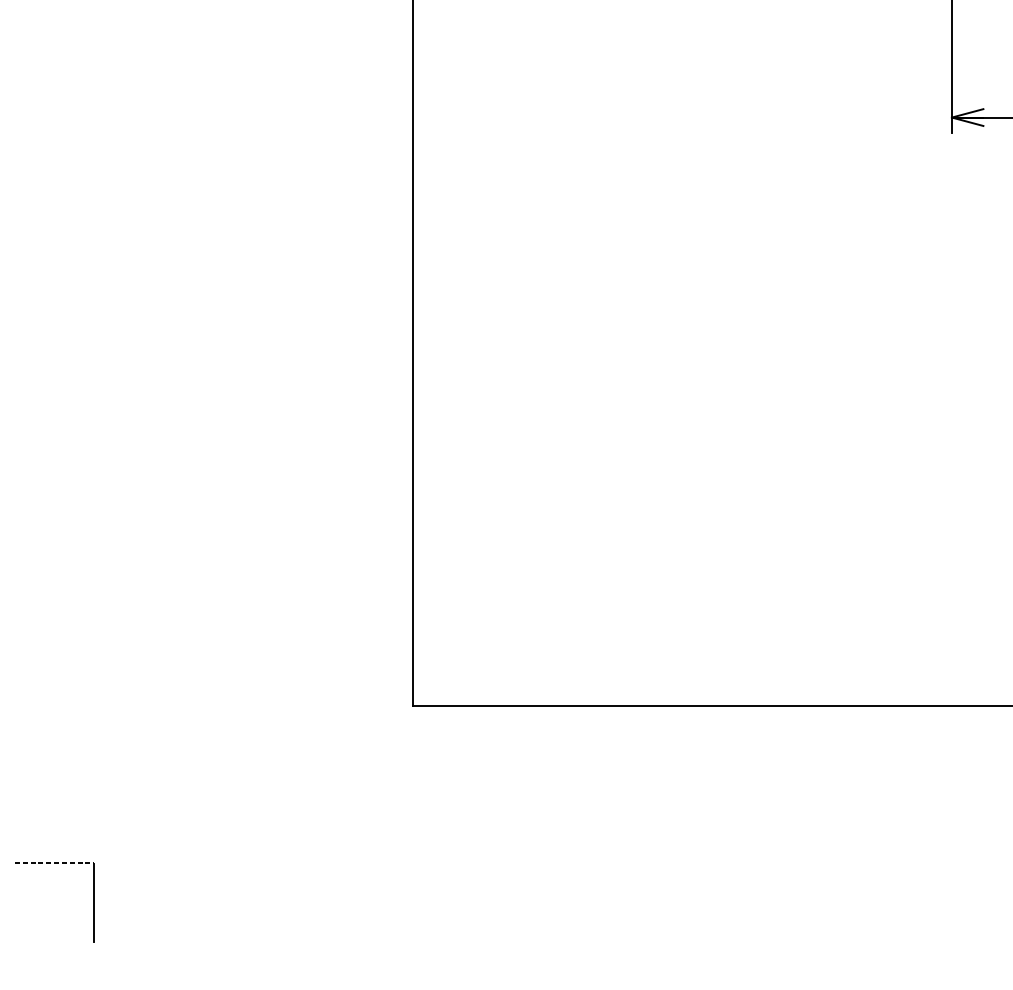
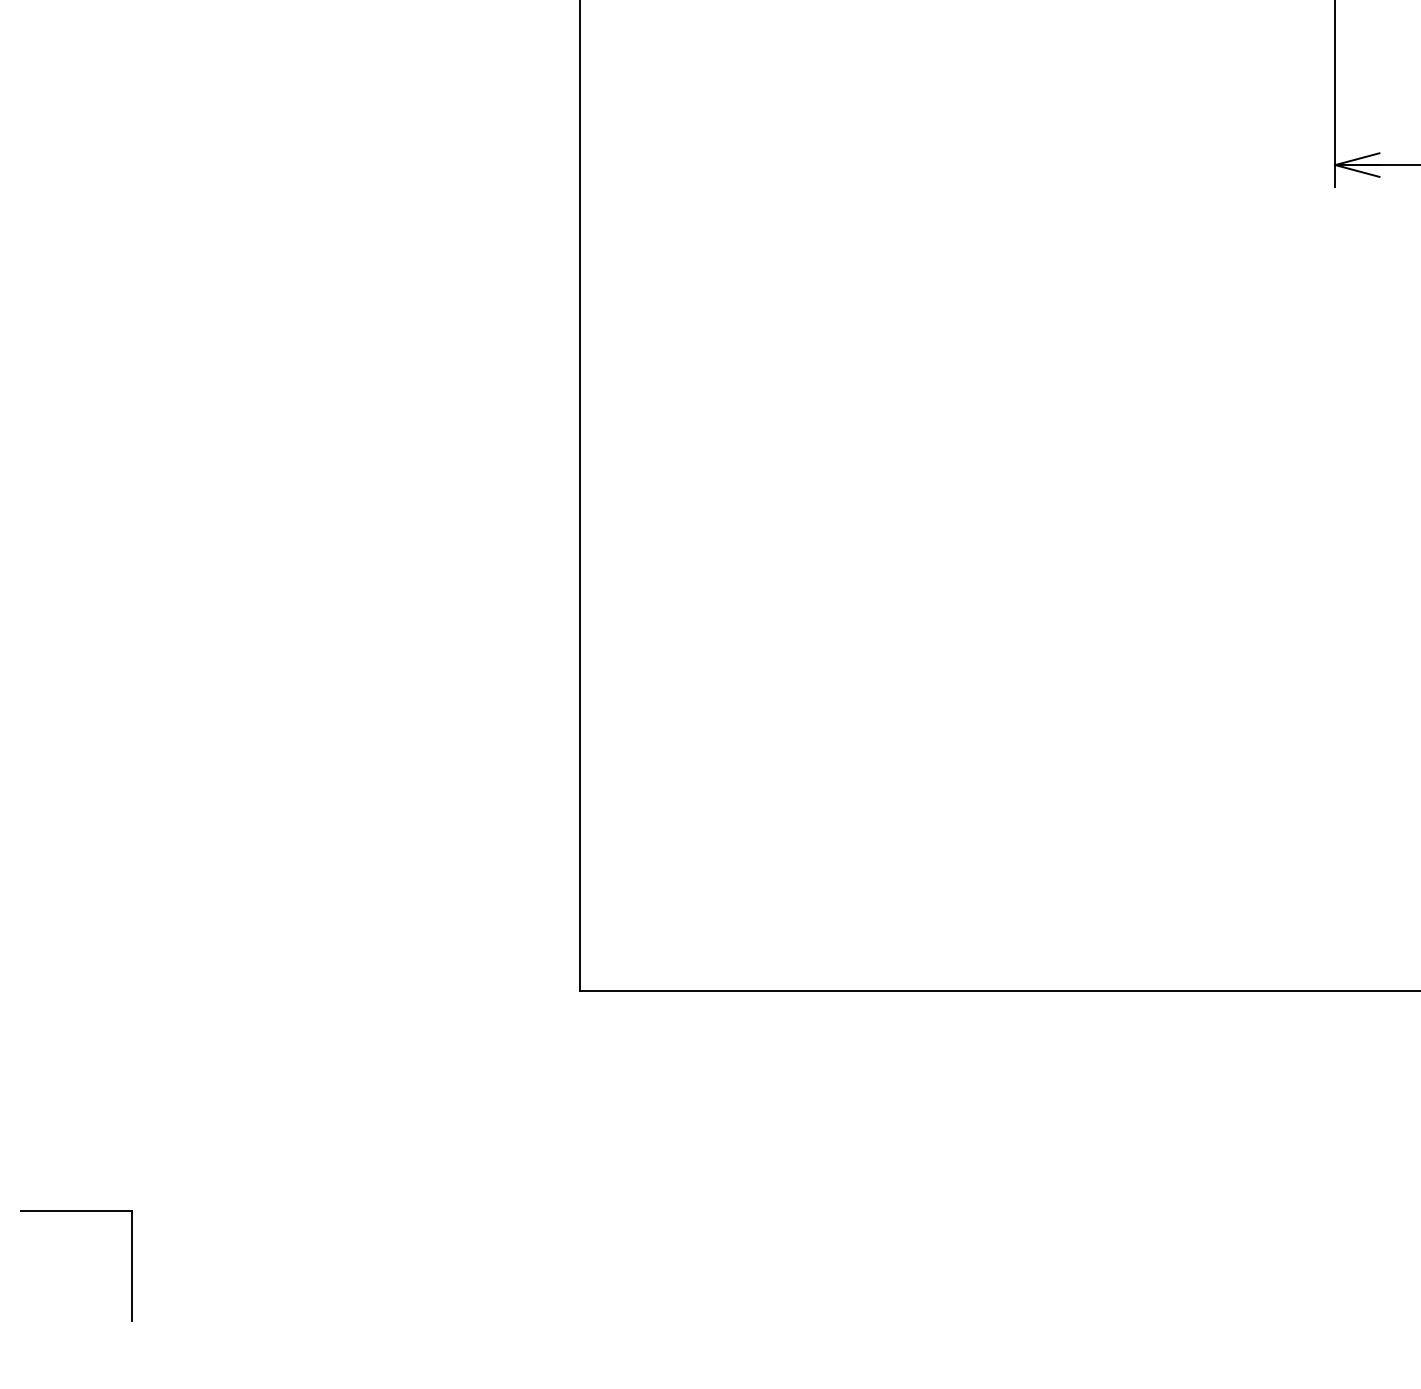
line: (54, 863) -> (76, 1211), dashed -> solid

